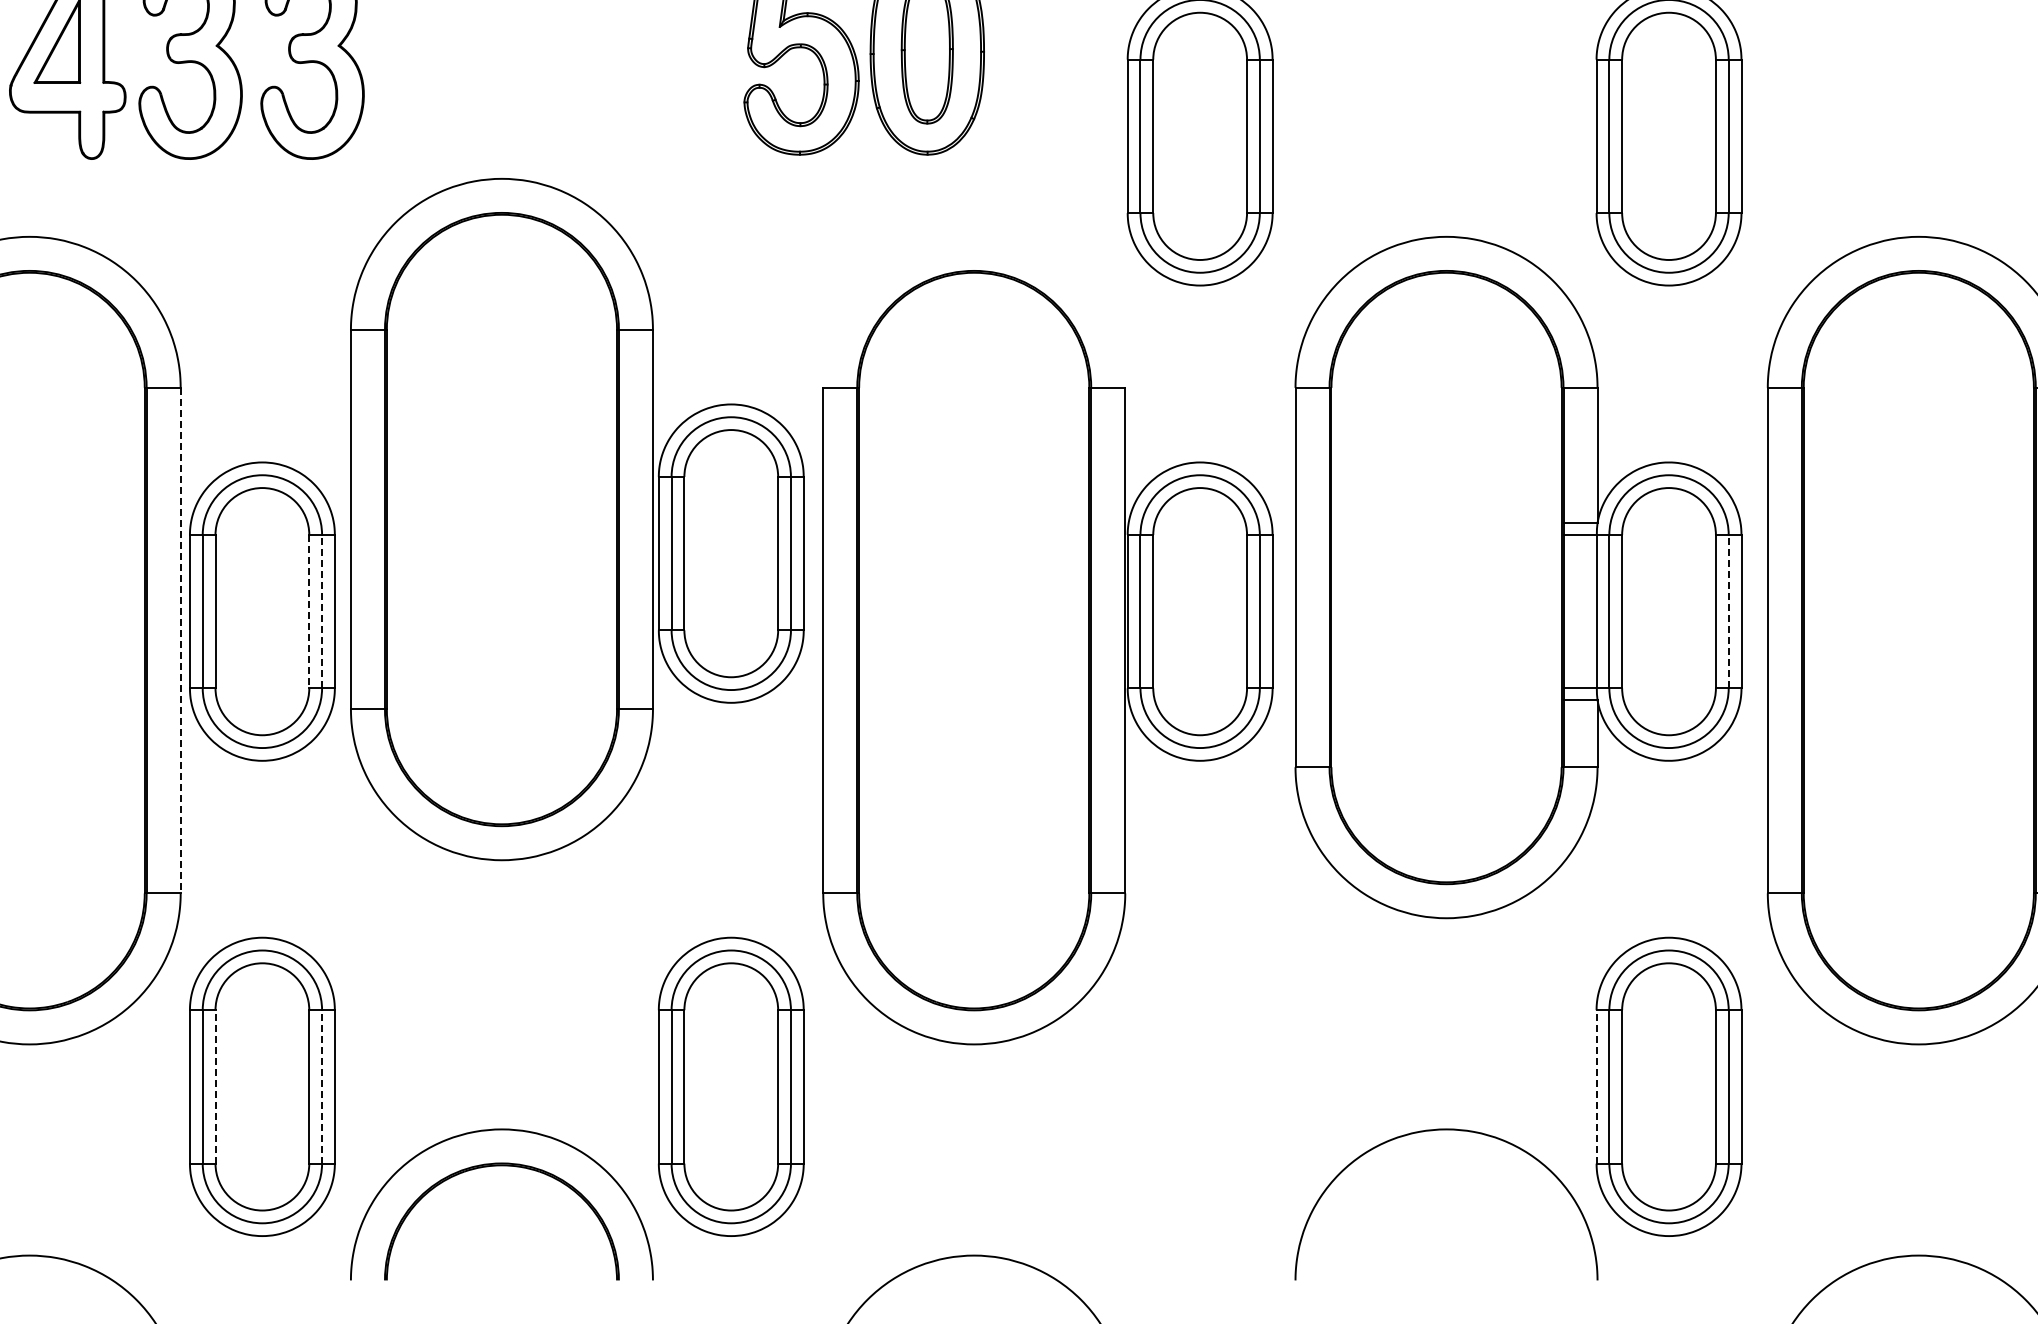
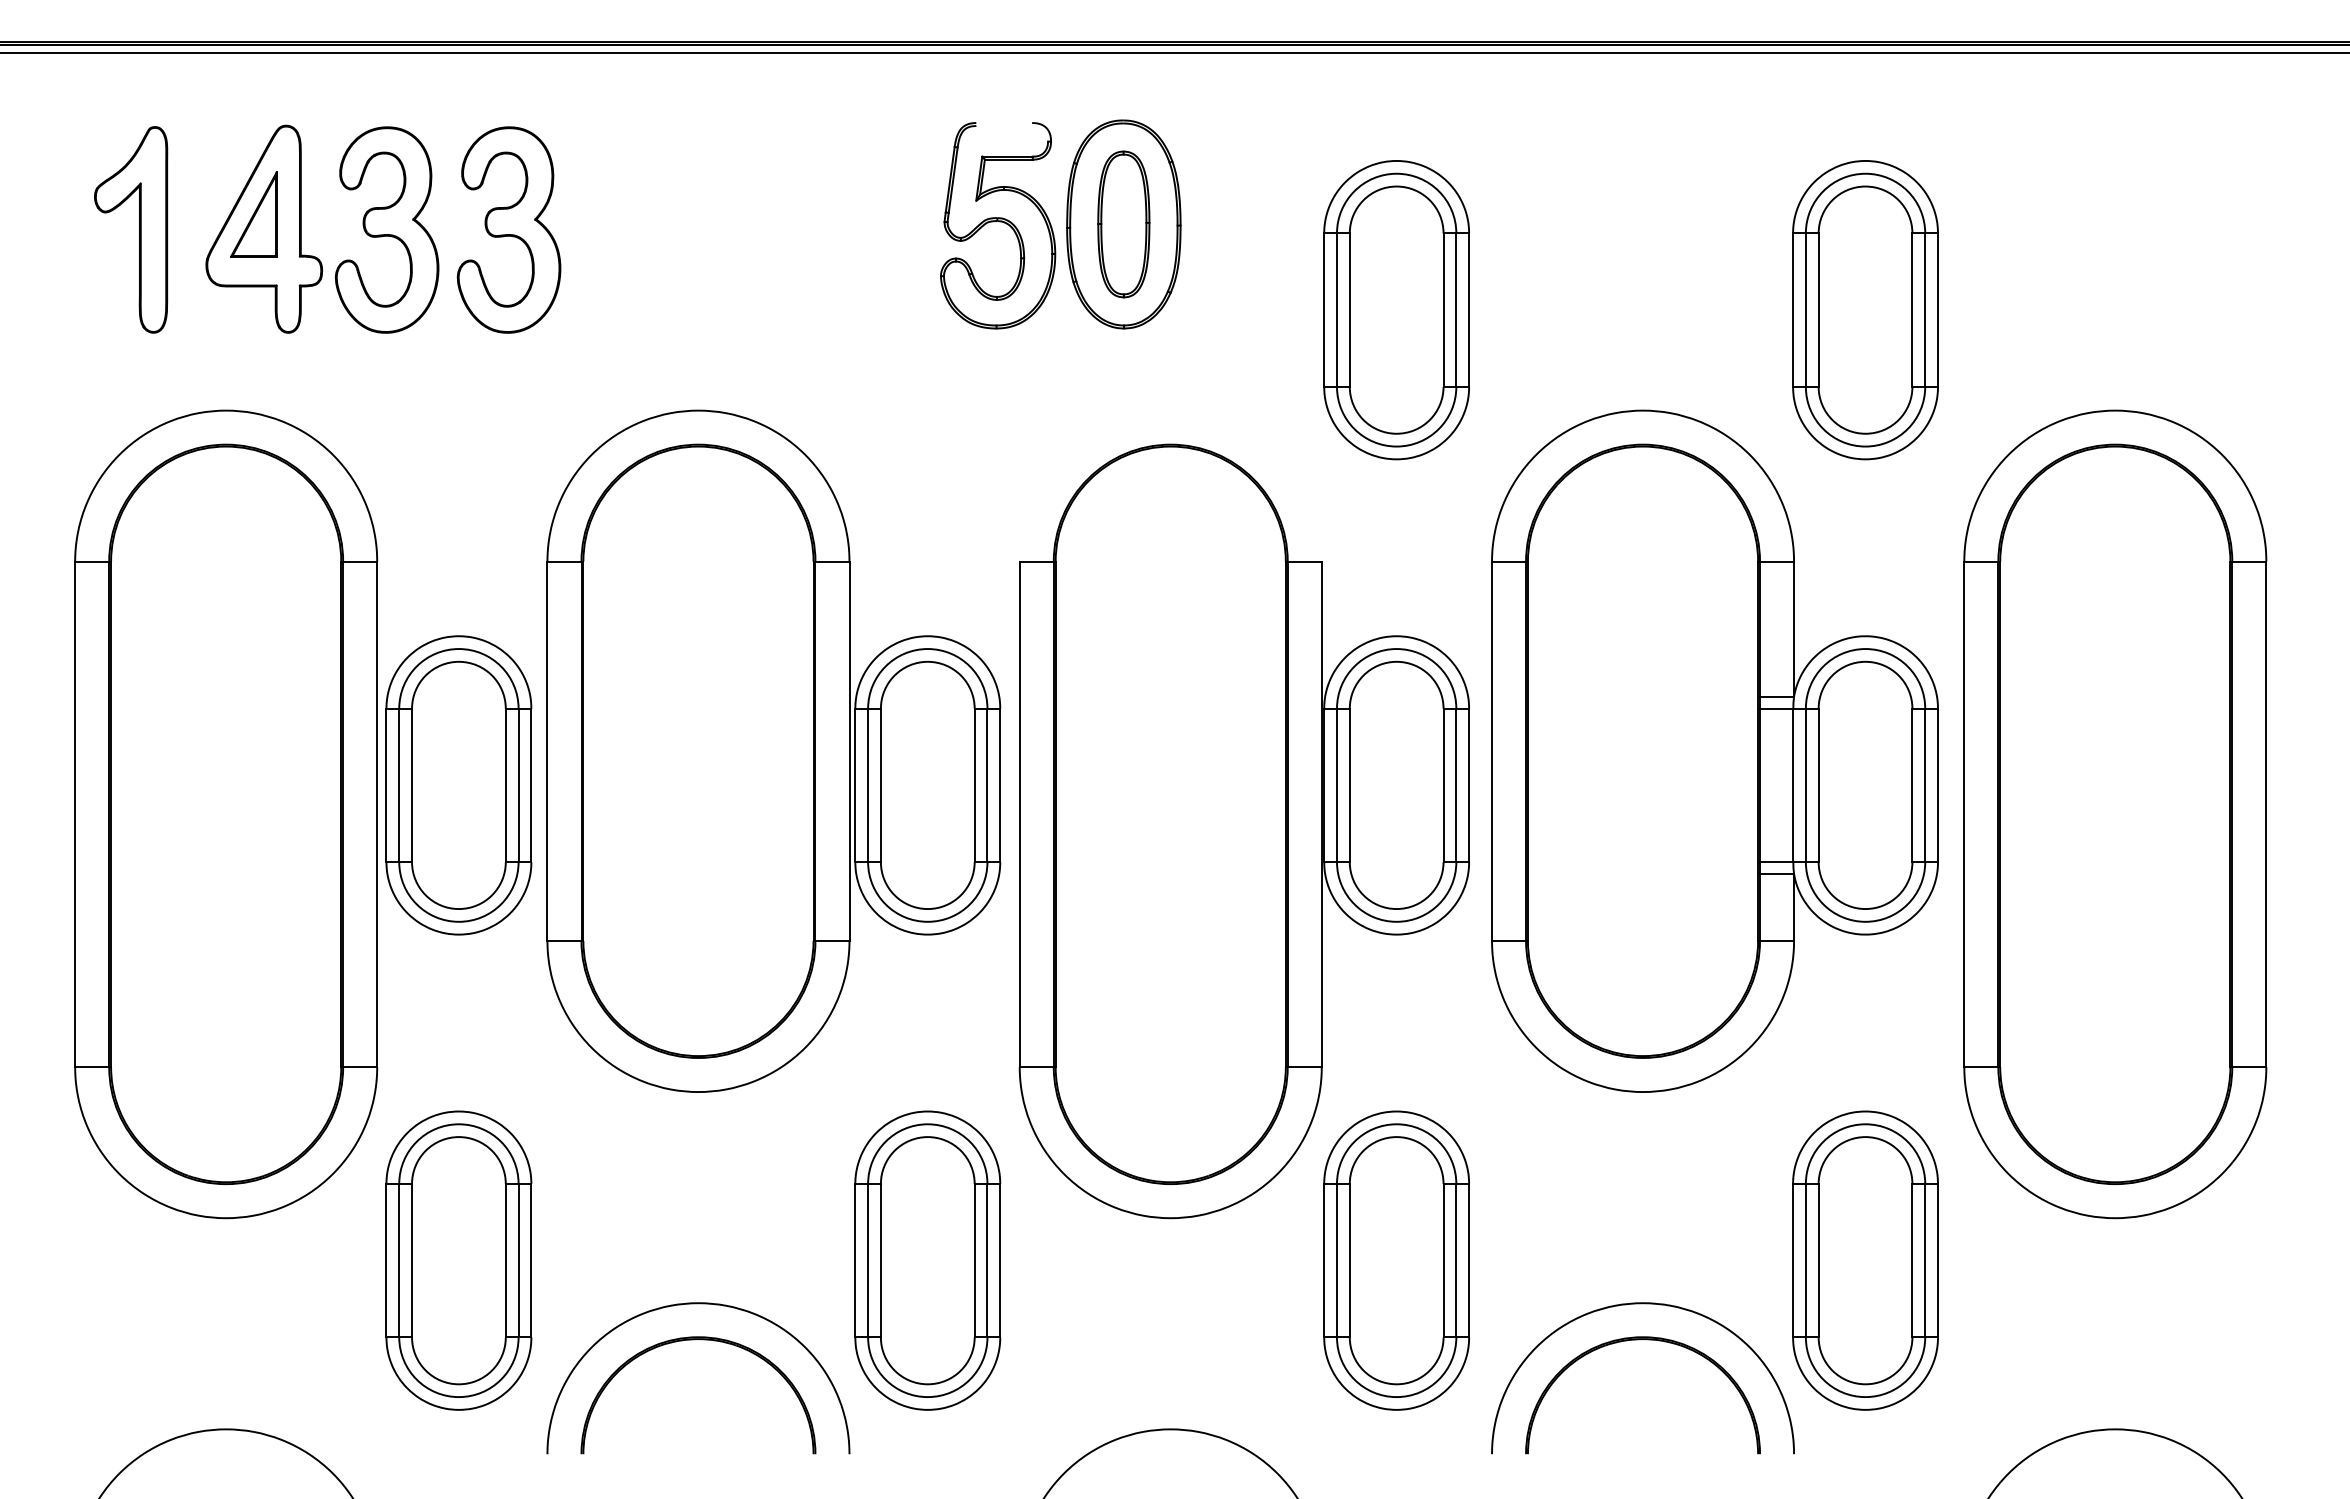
part: (576, 518) -> (773, 750), moved
line: (308, 611) -> (505, 785), dashed -> solid
line: (321, 611) -> (518, 785), dashed -> solid
line: (1728, 611) -> (1925, 785), dashed -> solid
line: (180, 640) -> (377, 814), dashed -> solid
line: (215, 1086) -> (412, 1260), dashed -> solid
line: (321, 1086) -> (518, 1260), dashed -> solid
part: (1199, 1086) -> (1396, 1260), added
line: (1596, 1086) -> (1793, 1260), dashed -> solid
part: (1443, 1166) -> (1640, 1340), added

